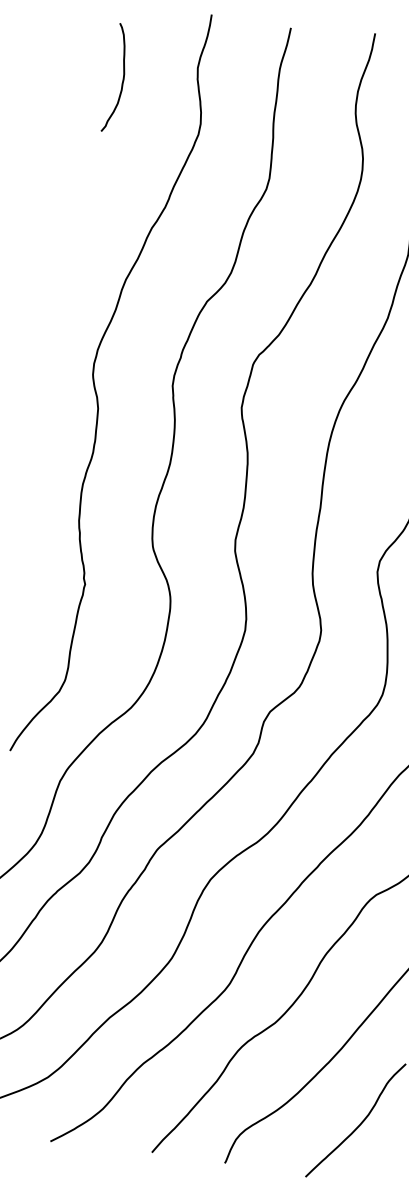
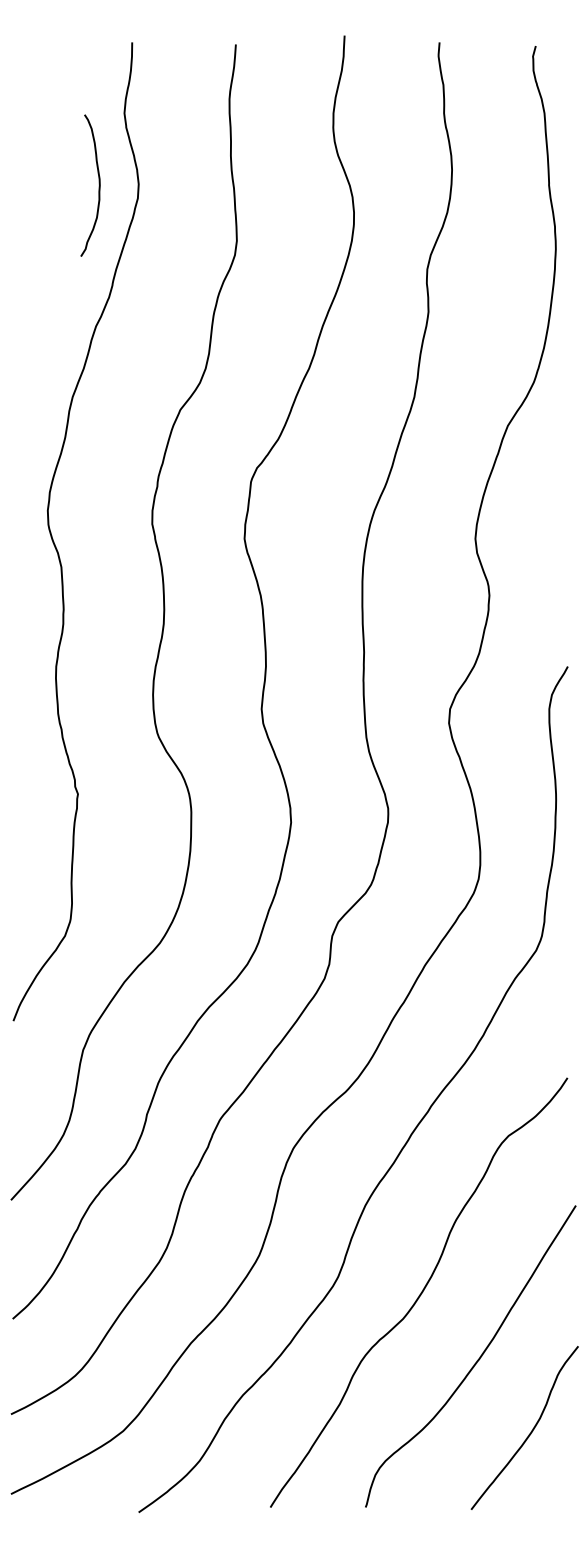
curve: (122, 78) -> (98, 184), moved

